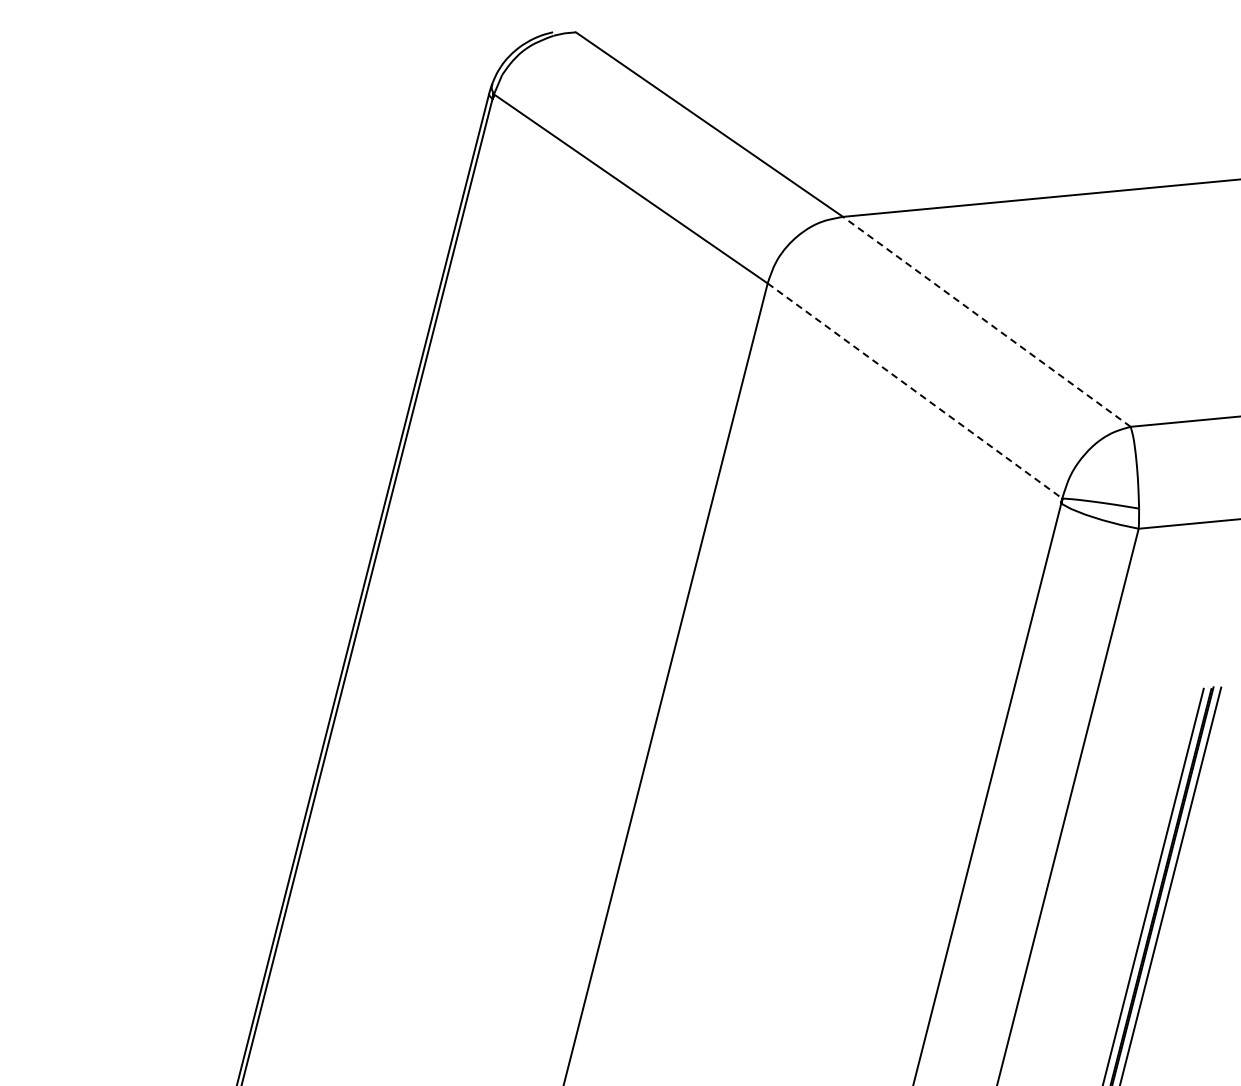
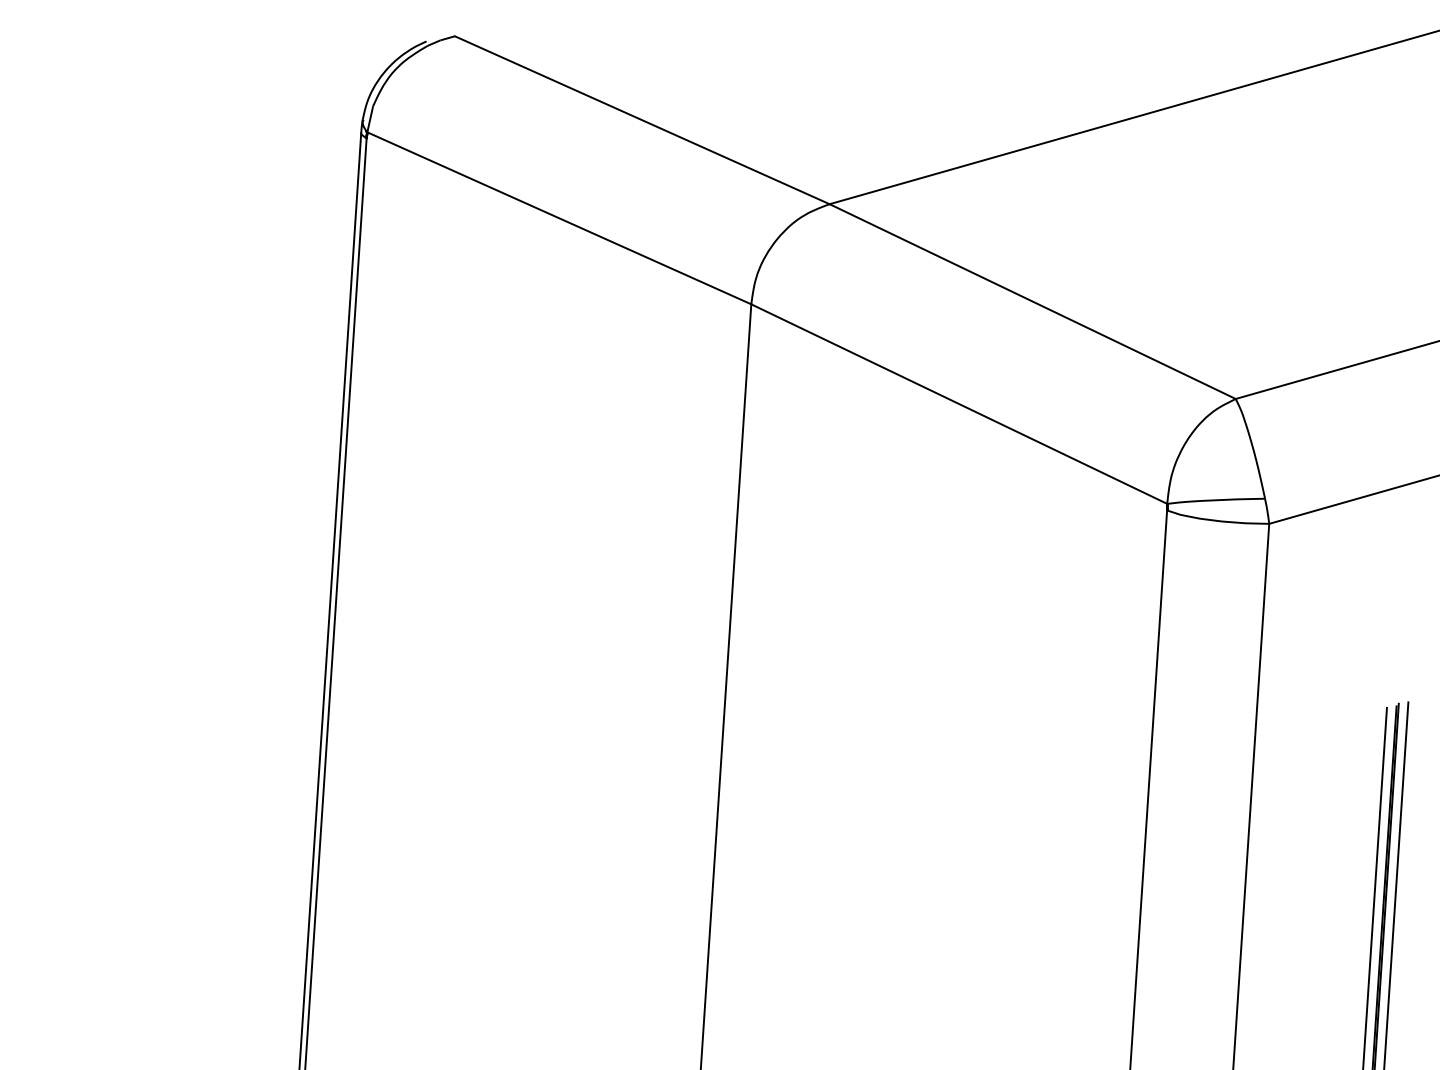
line: (986, 321) -> (1032, 301), dashed -> solid
line: (915, 391) -> (960, 404), dashed -> solid

